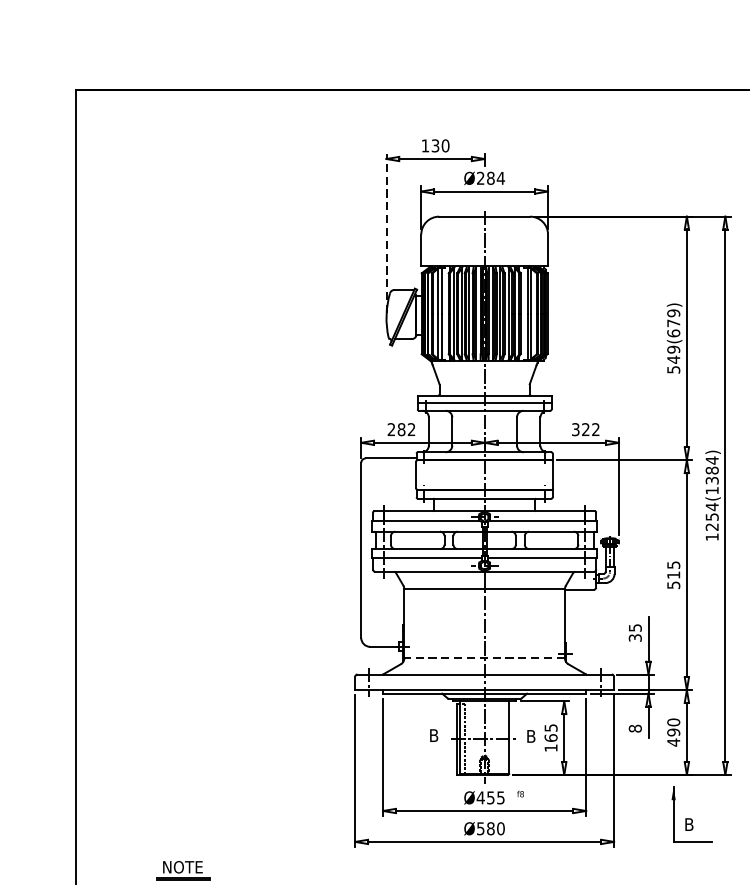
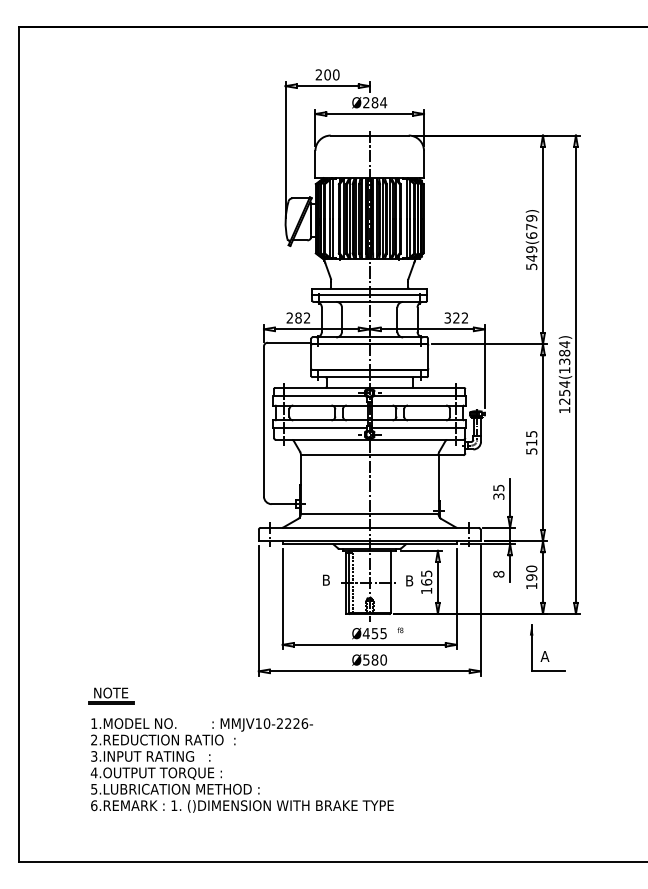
text: (429, 145) -> (322, 74), 130 -> 200
line: (386, 232) -> (285, 149), dashed -> solid
line: (484, 658) -> (369, 514), dashed -> solid
text: (673, 741) -> (531, 585), 490 -> 190
text: (688, 824) -> (544, 656), B -> A

